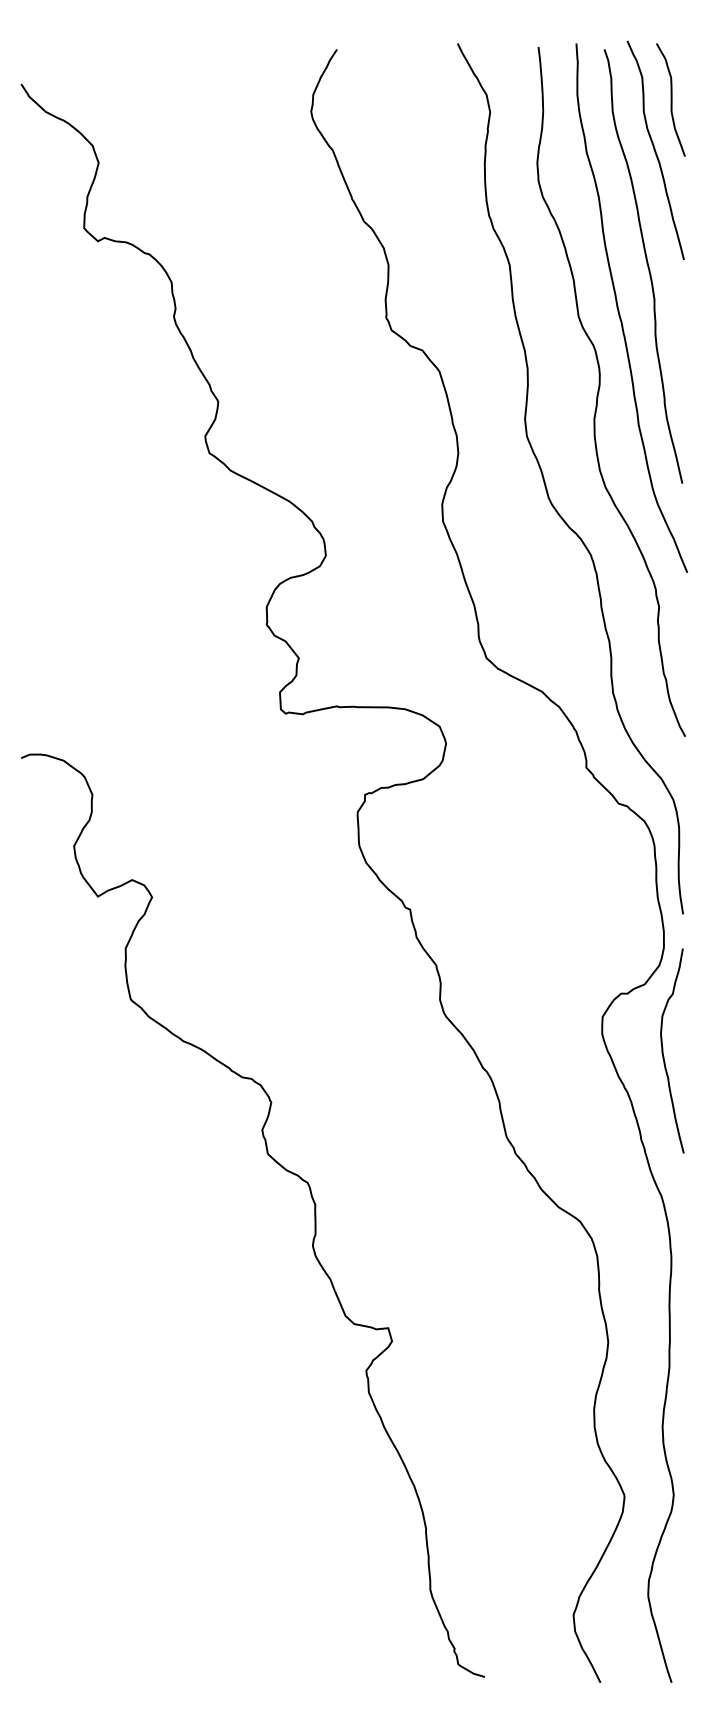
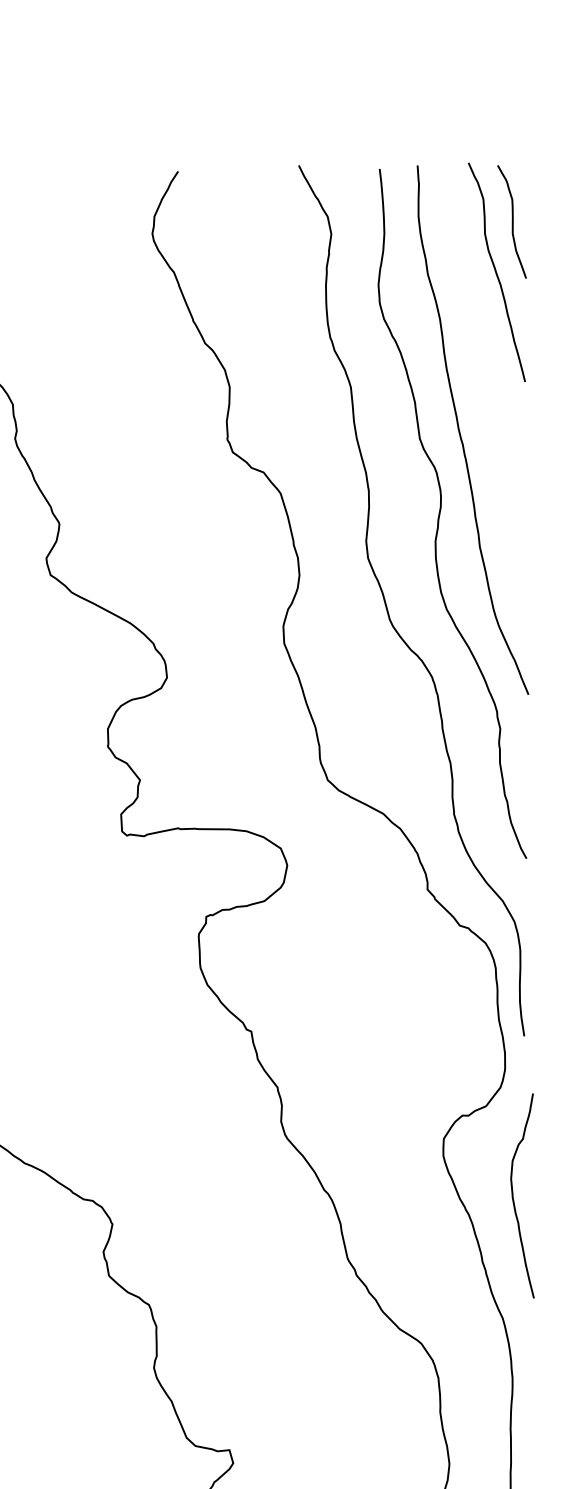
curve: (647, 266) -> (488, 388), removed
curve: (663, 1050) -> (513, 1195), moved

